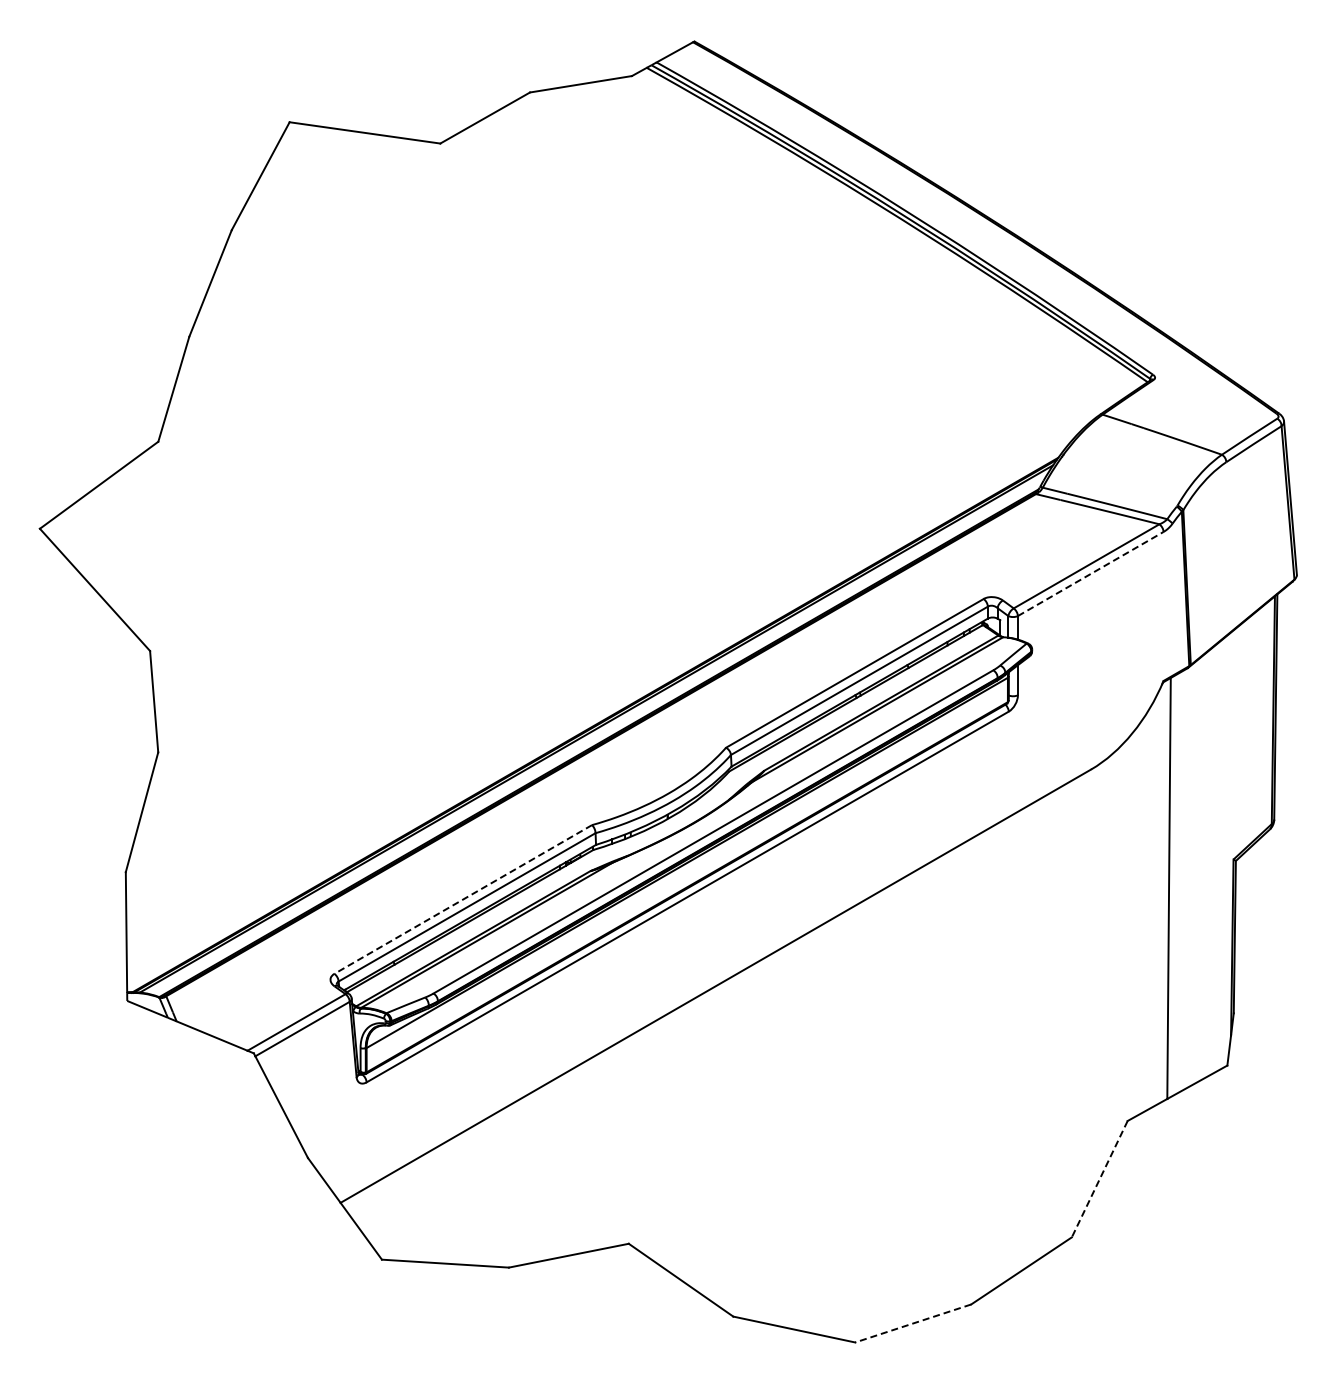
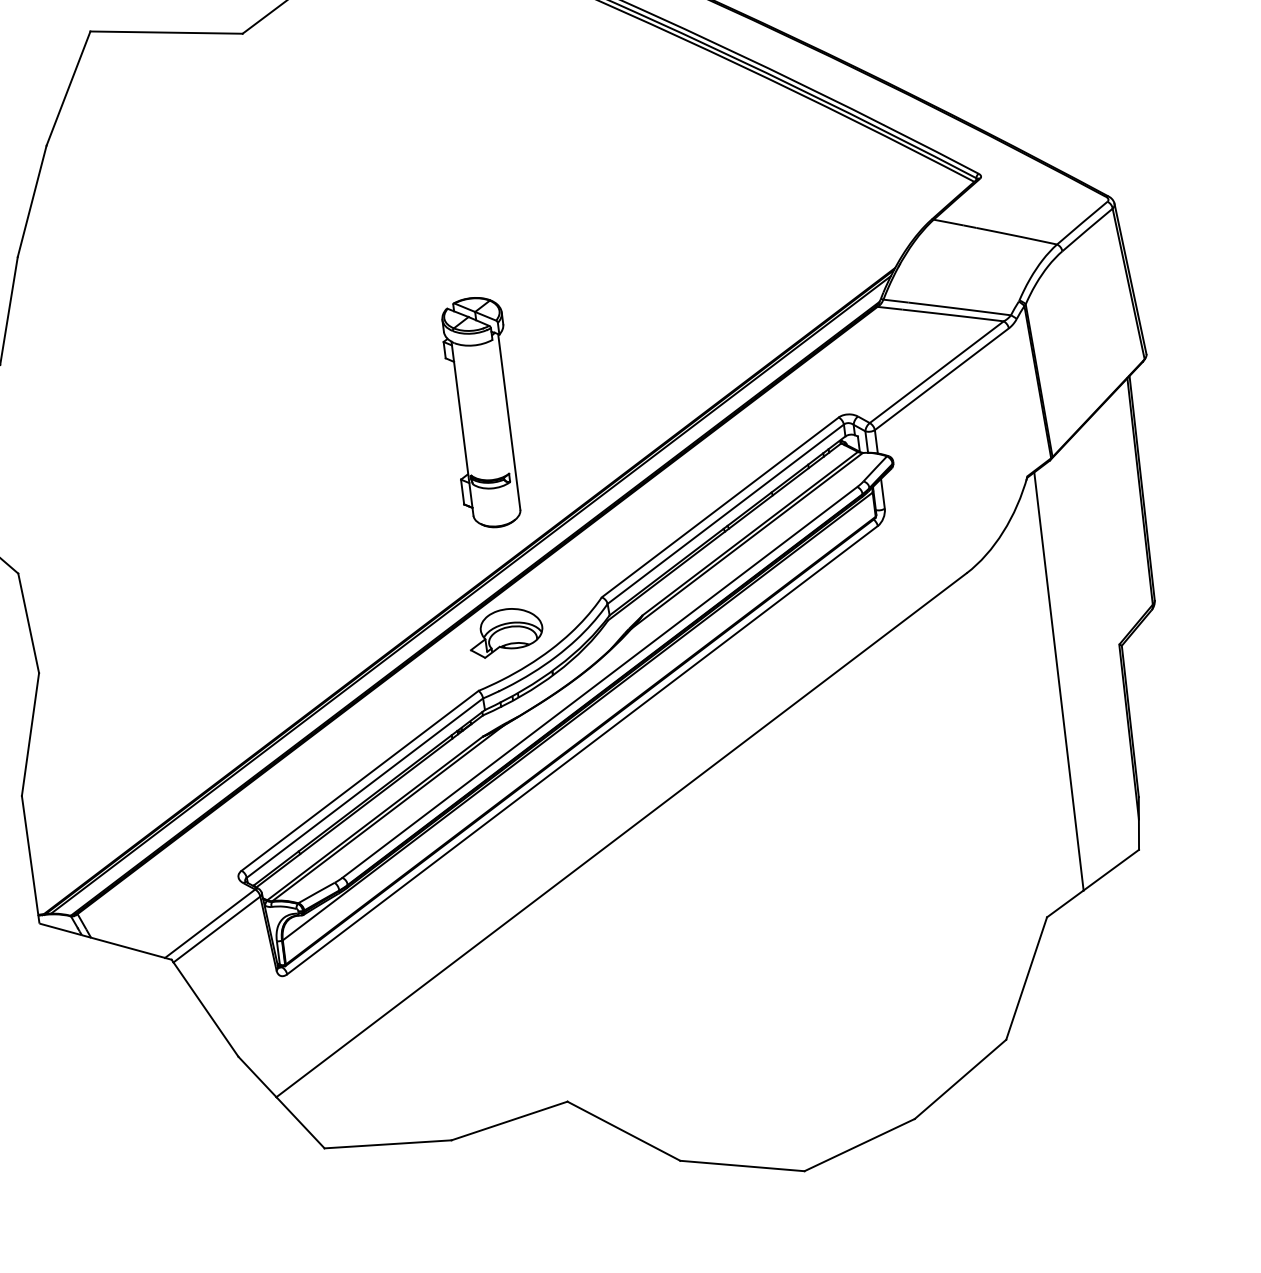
part: (631, 549) -> (483, 412), added
line: (1091, 573) -> (942, 378), dashed -> solid
part: (626, 770) -> (505, 632), added
line: (463, 899) -> (360, 780), dashed -> solid
line: (1099, 1179) -> (1026, 978), dashed -> solid
line: (913, 1323) -> (859, 1145), dashed -> solid

